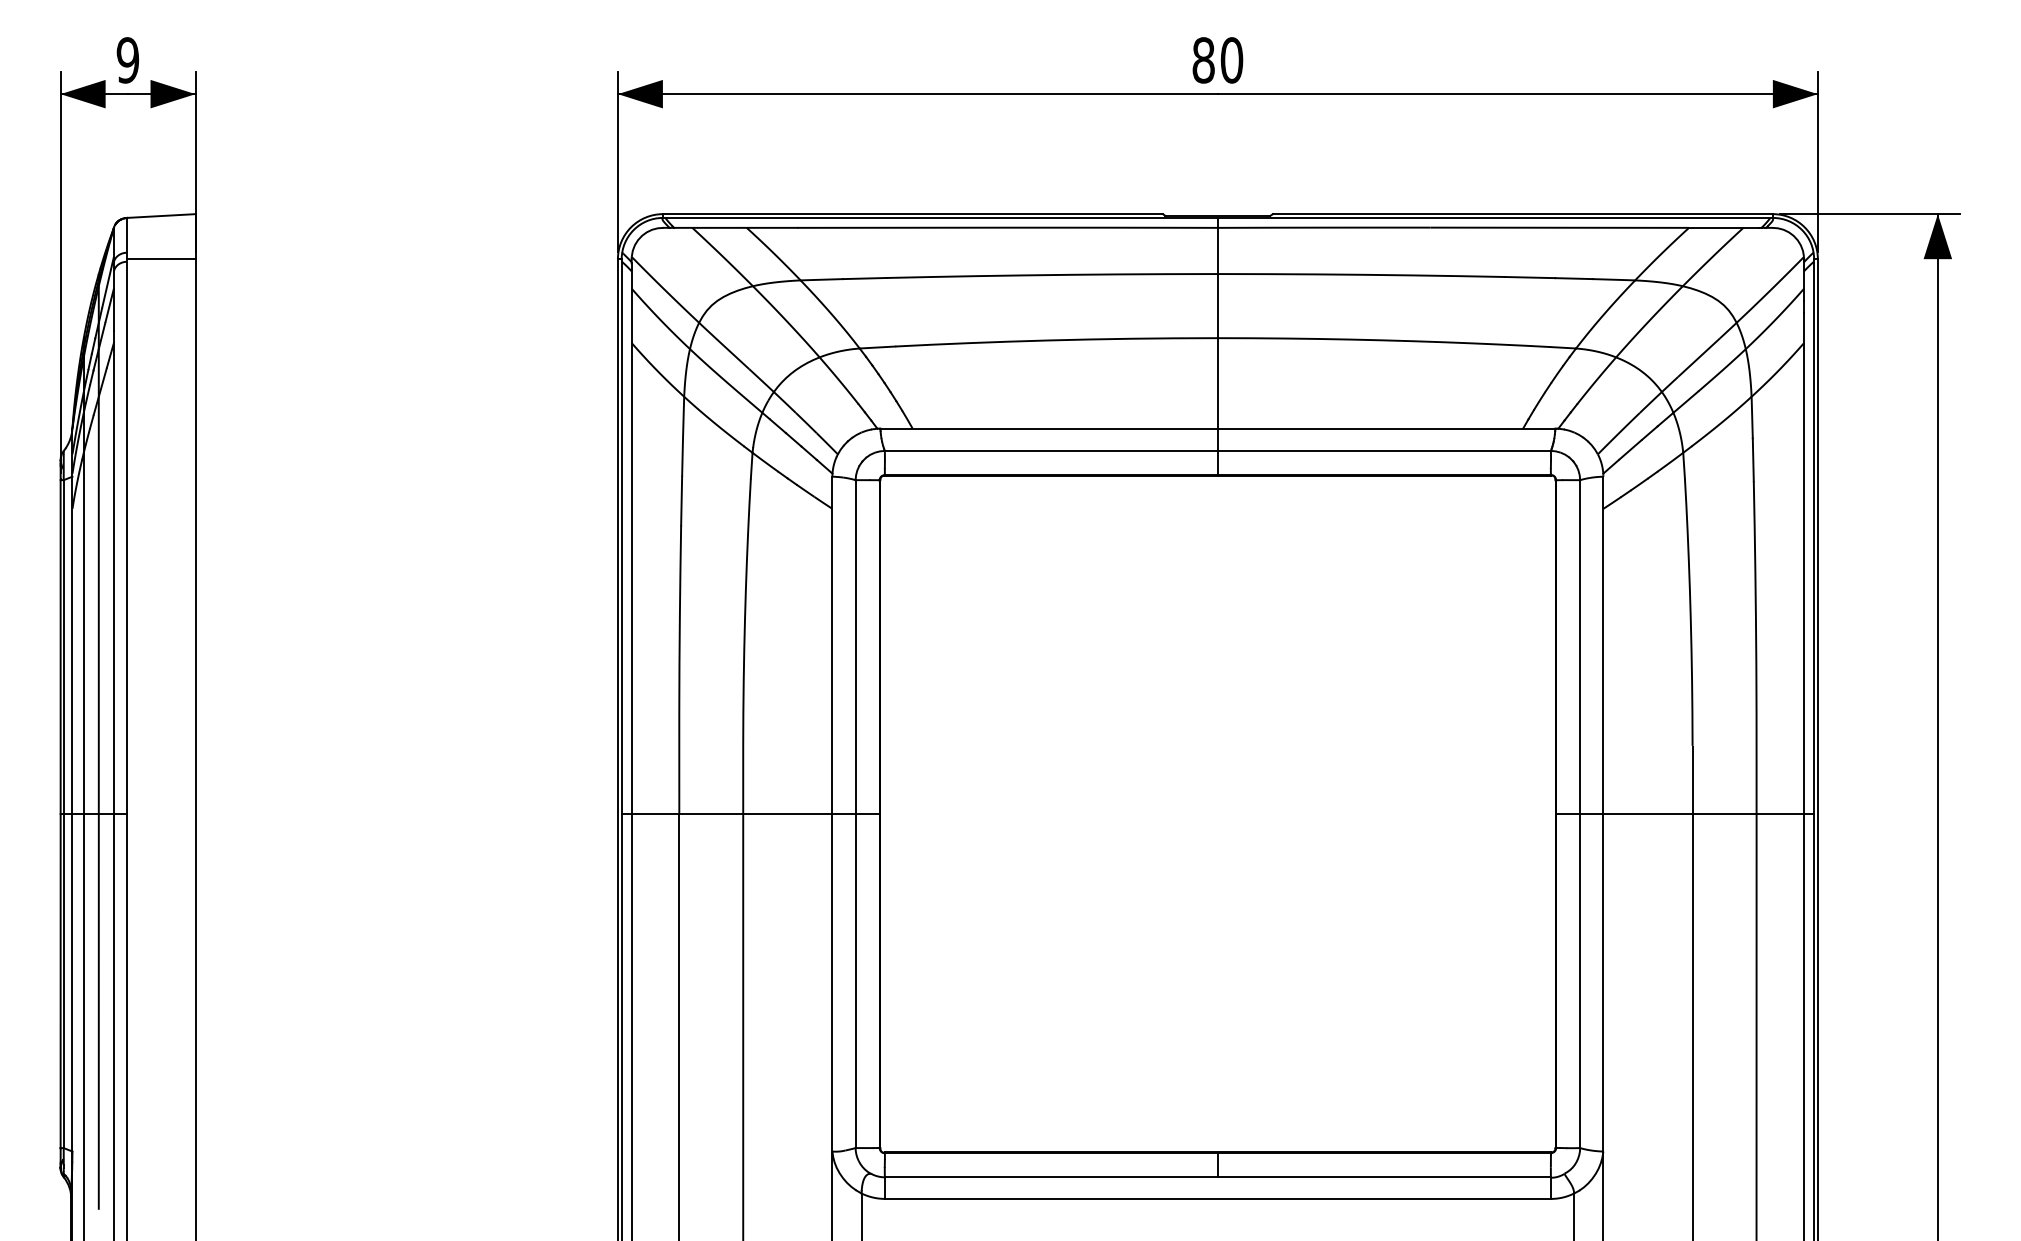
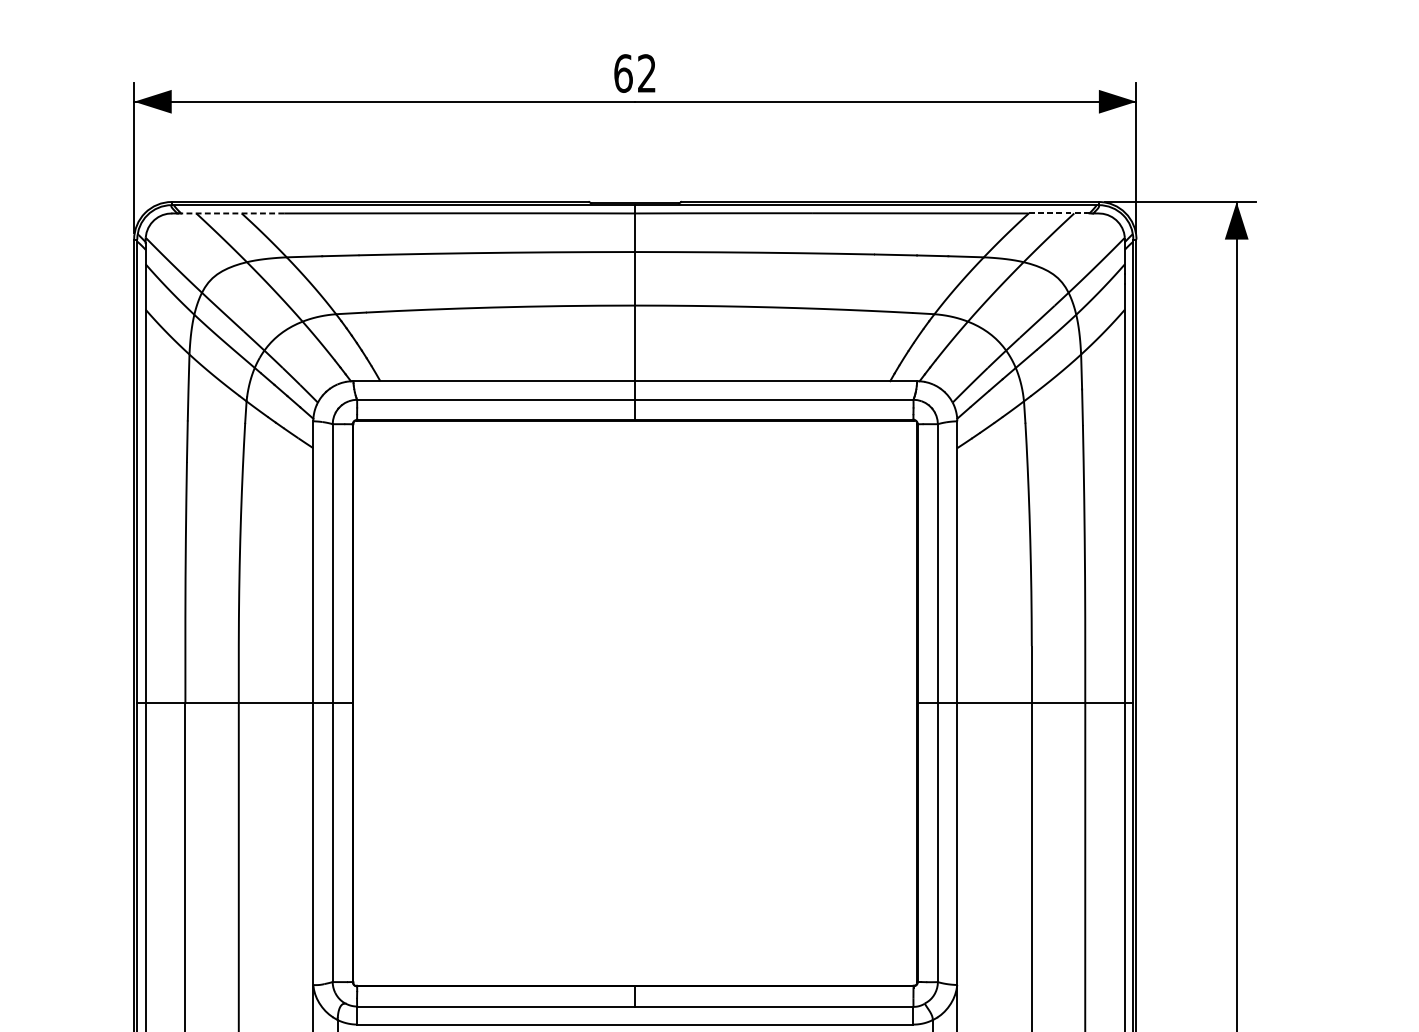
text: (1217, 60) -> (634, 73), 80 -> 62
line: (735, 227) -> (232, 213), solid -> dashed
line: (1723, 227) -> (1057, 213), solid -> dashed

